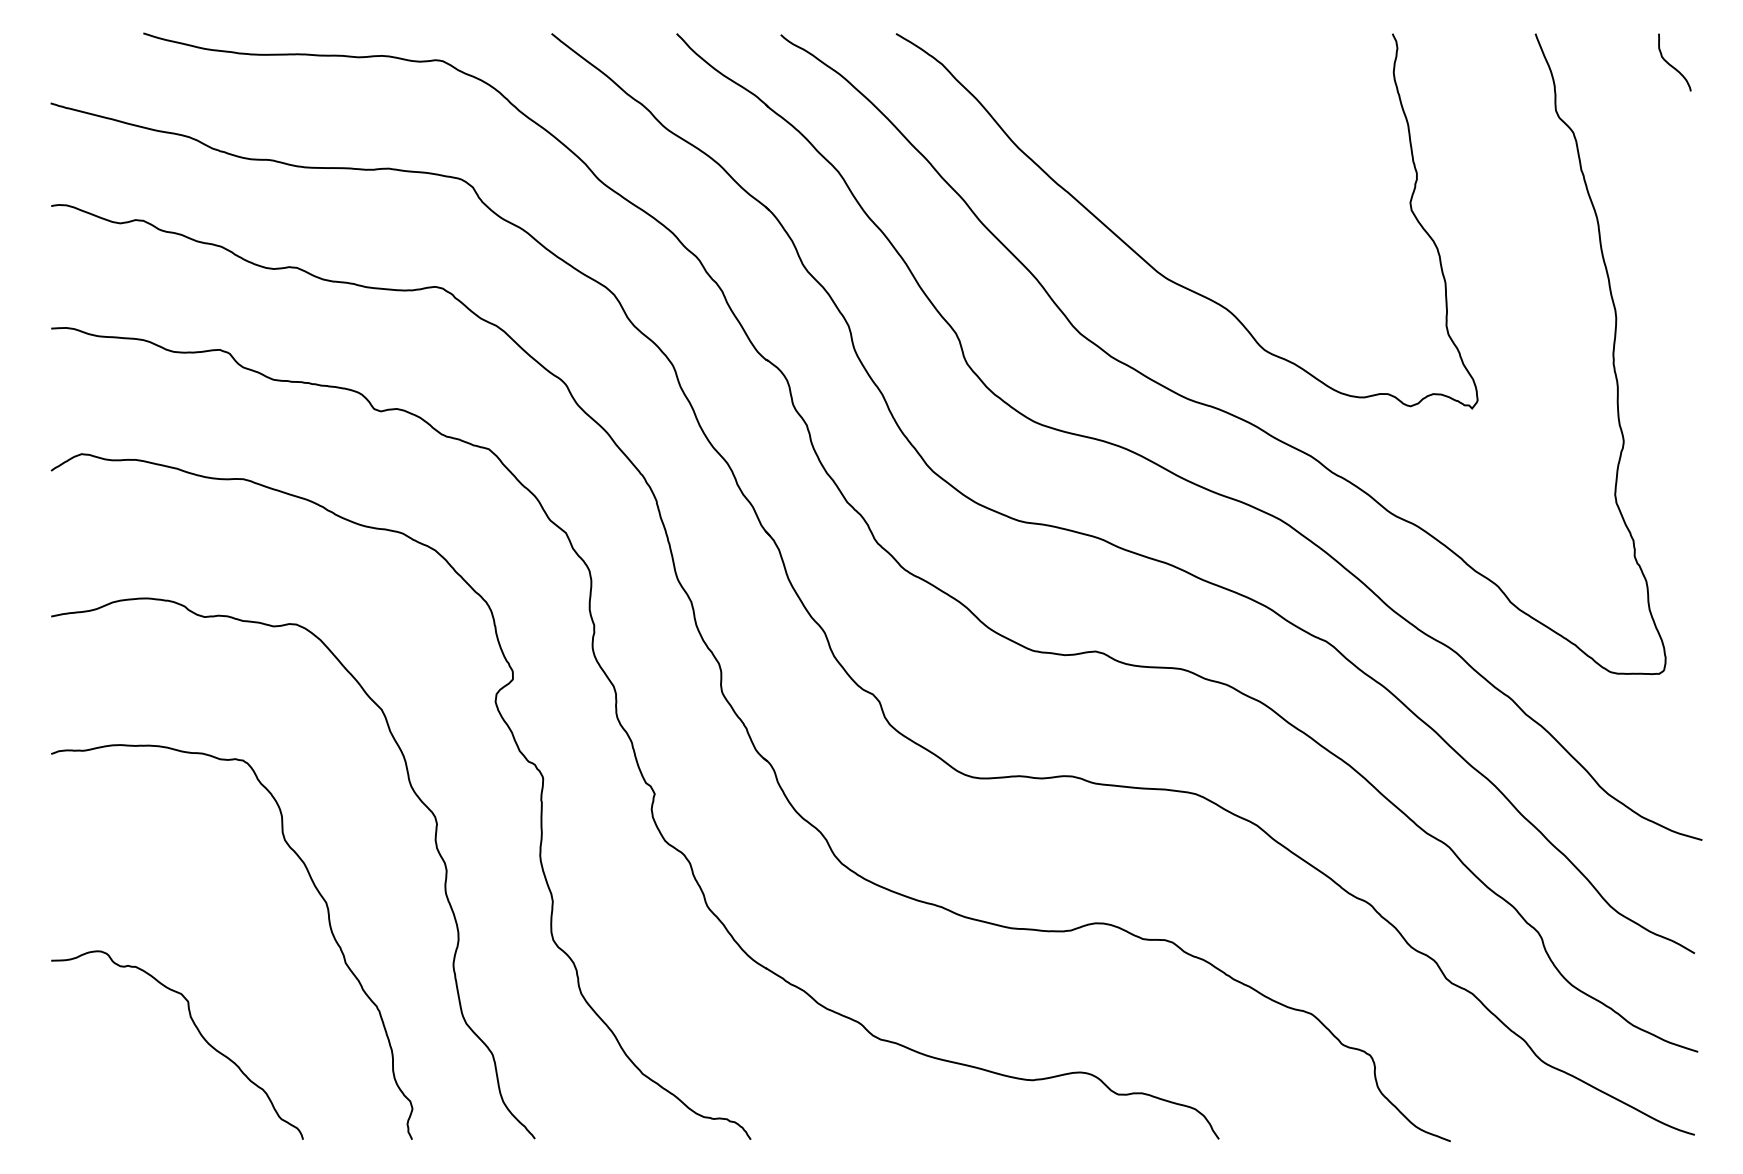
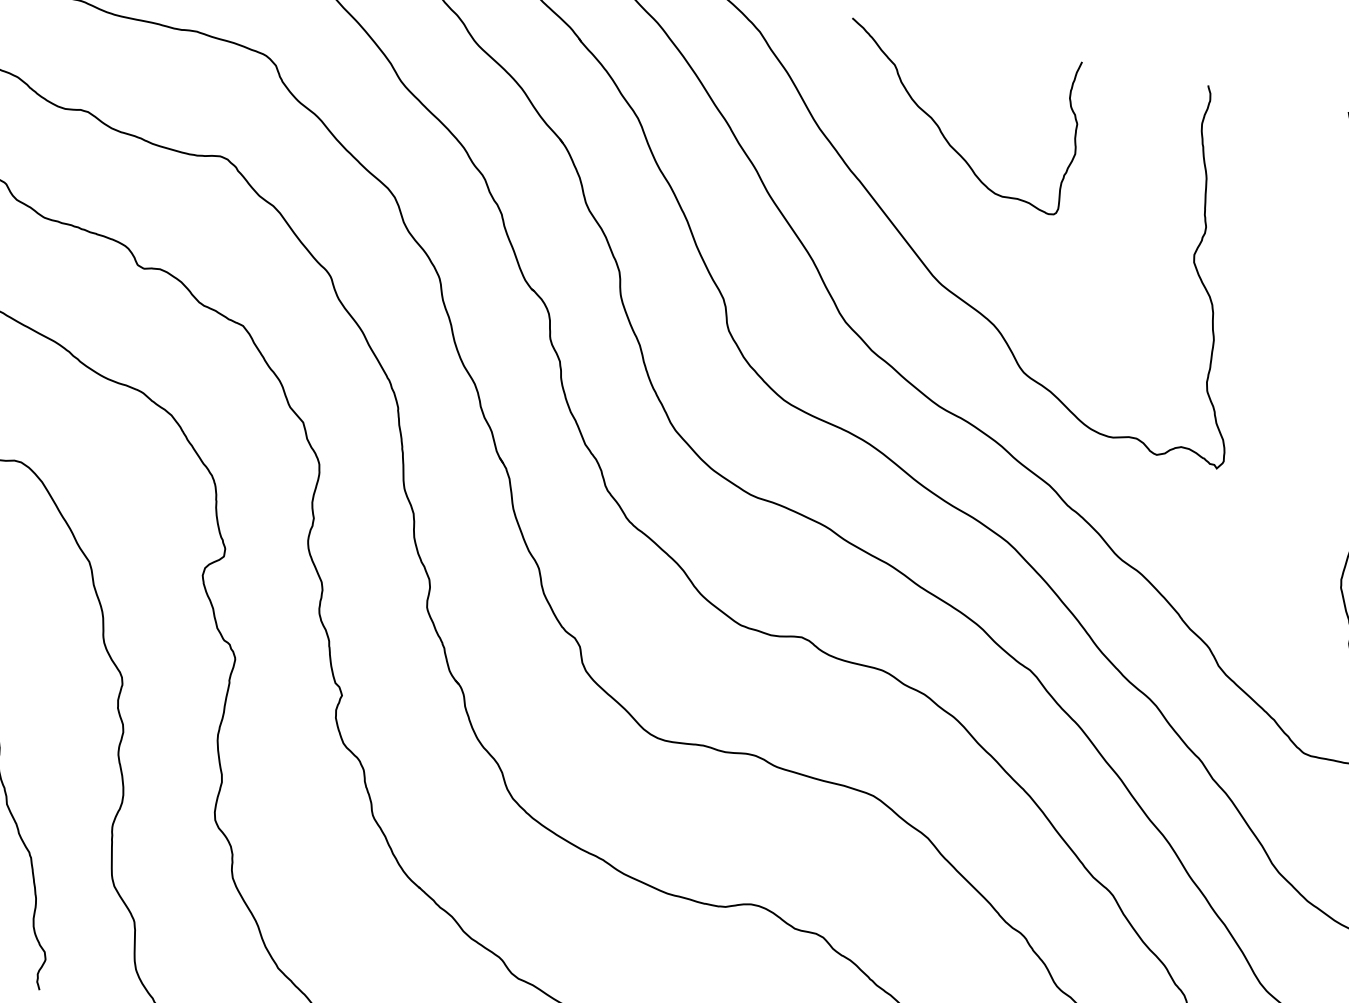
curve: (1137, 125) -> (940, 128), added

